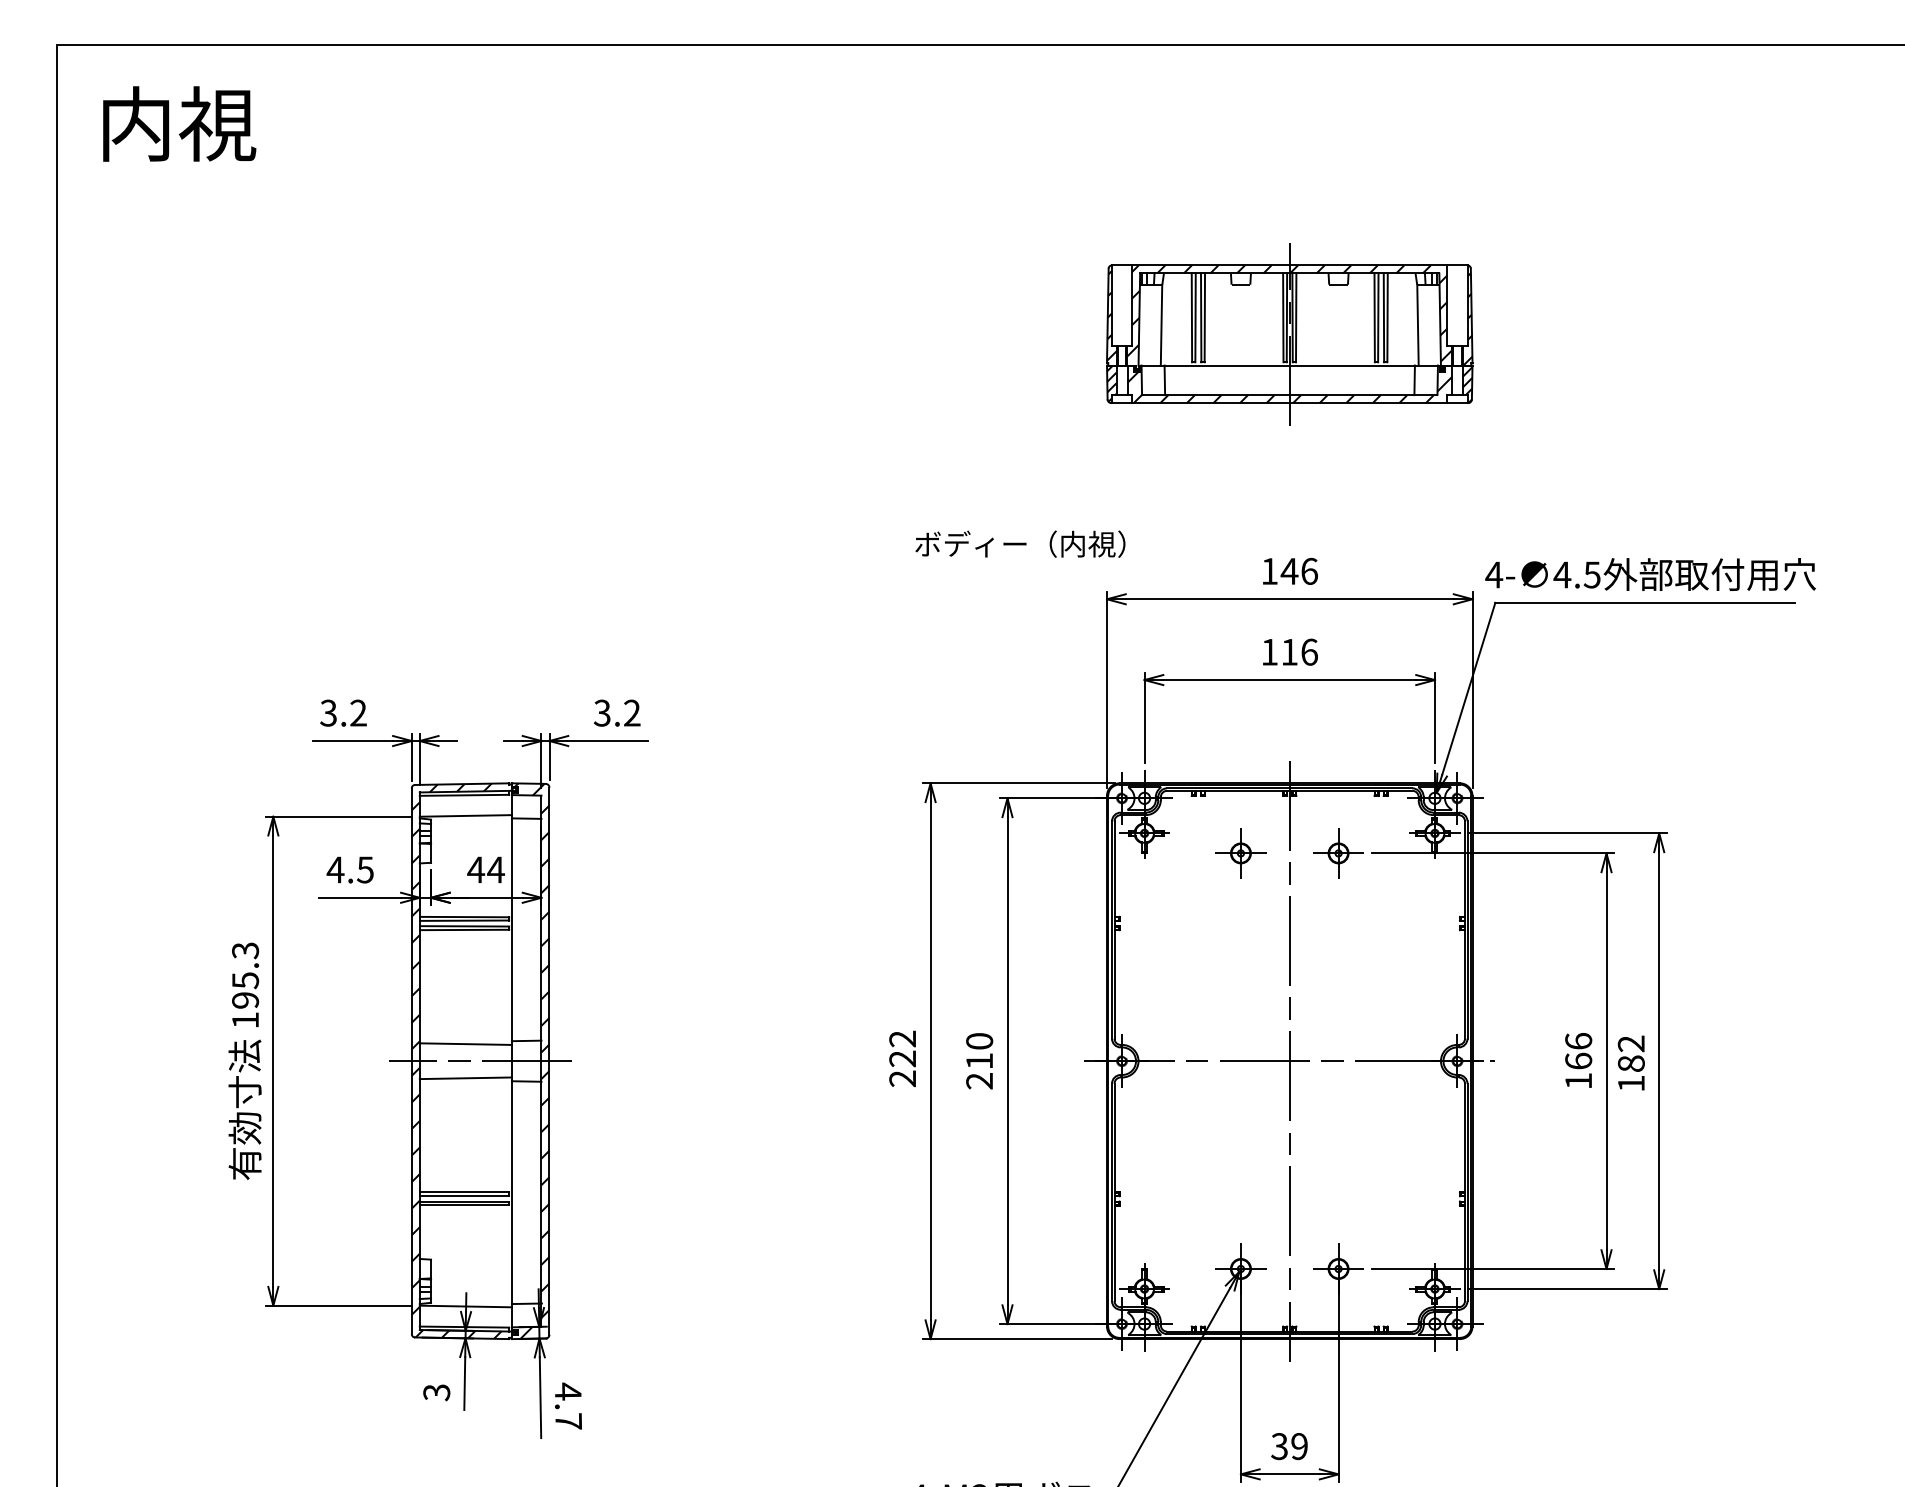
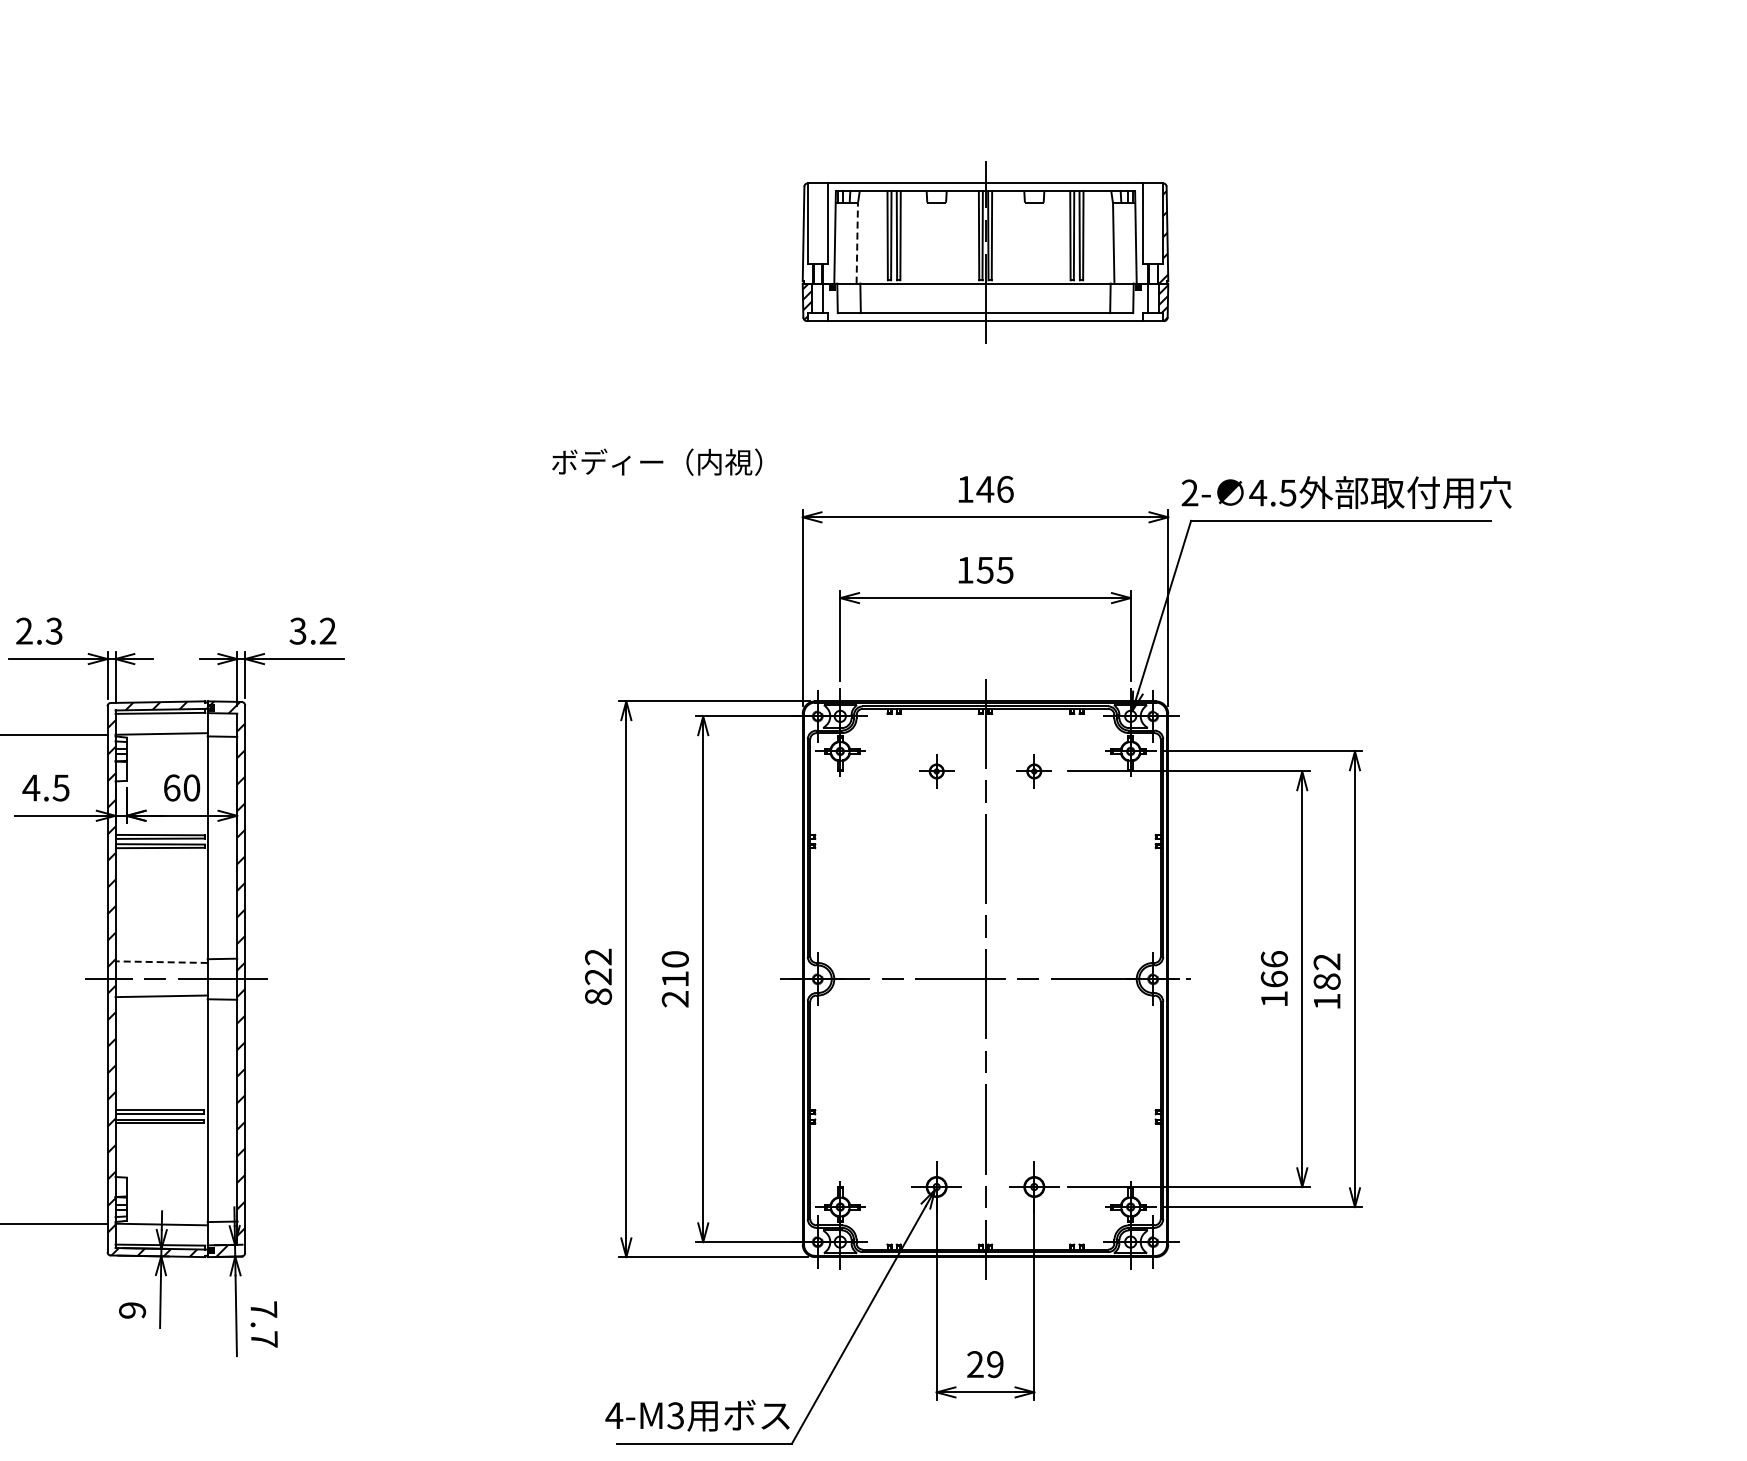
hatch: (1289, 313) -> (985, 231), removed
hatch: (1112, 315) -> (808, 233), removed
line: (1161, 324) -> (857, 242), solid -> dashed
hatch: (1289, 385) -> (985, 303), removed
text: (1020, 543) -> (657, 461), moved
text: (1494, 574) -> (1190, 492), 4- -> 2-
text: (1299, 651) -> (995, 569), 116 -> 155
text: (343, 713) -> (39, 631), 3.2 -> 2.3
part: (1240, 853) -> (936, 771), size x0.7
part: (1338, 853) -> (1034, 771), size x0.7
text: (485, 869) -> (181, 787), 44 -> 60
line: (465, 1044) -> (161, 962), solid -> dashed
text: (902, 1078) -> (598, 996), 222 -> 822
text: (568, 1391) -> (264, 1309), 4.7 -> 7.7
text: (436, 1392) -> (132, 1310), 3 -> 9
text: (1279, 1446) -> (975, 1364), 39 -> 29

